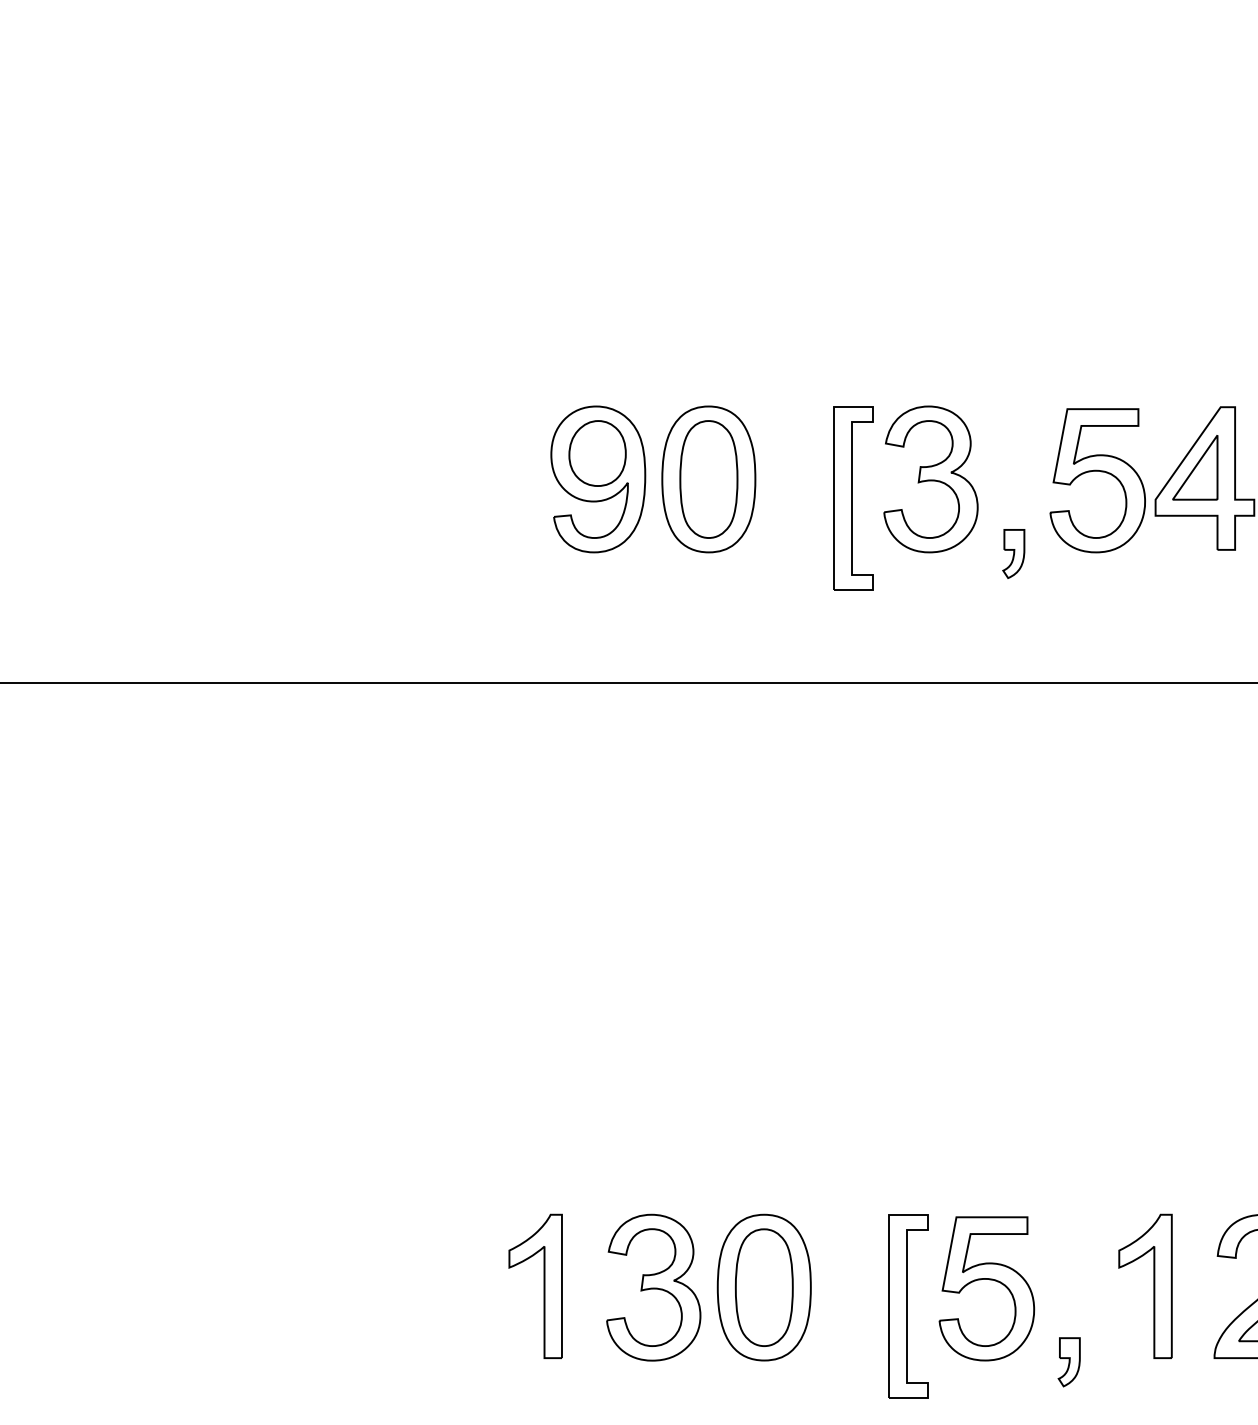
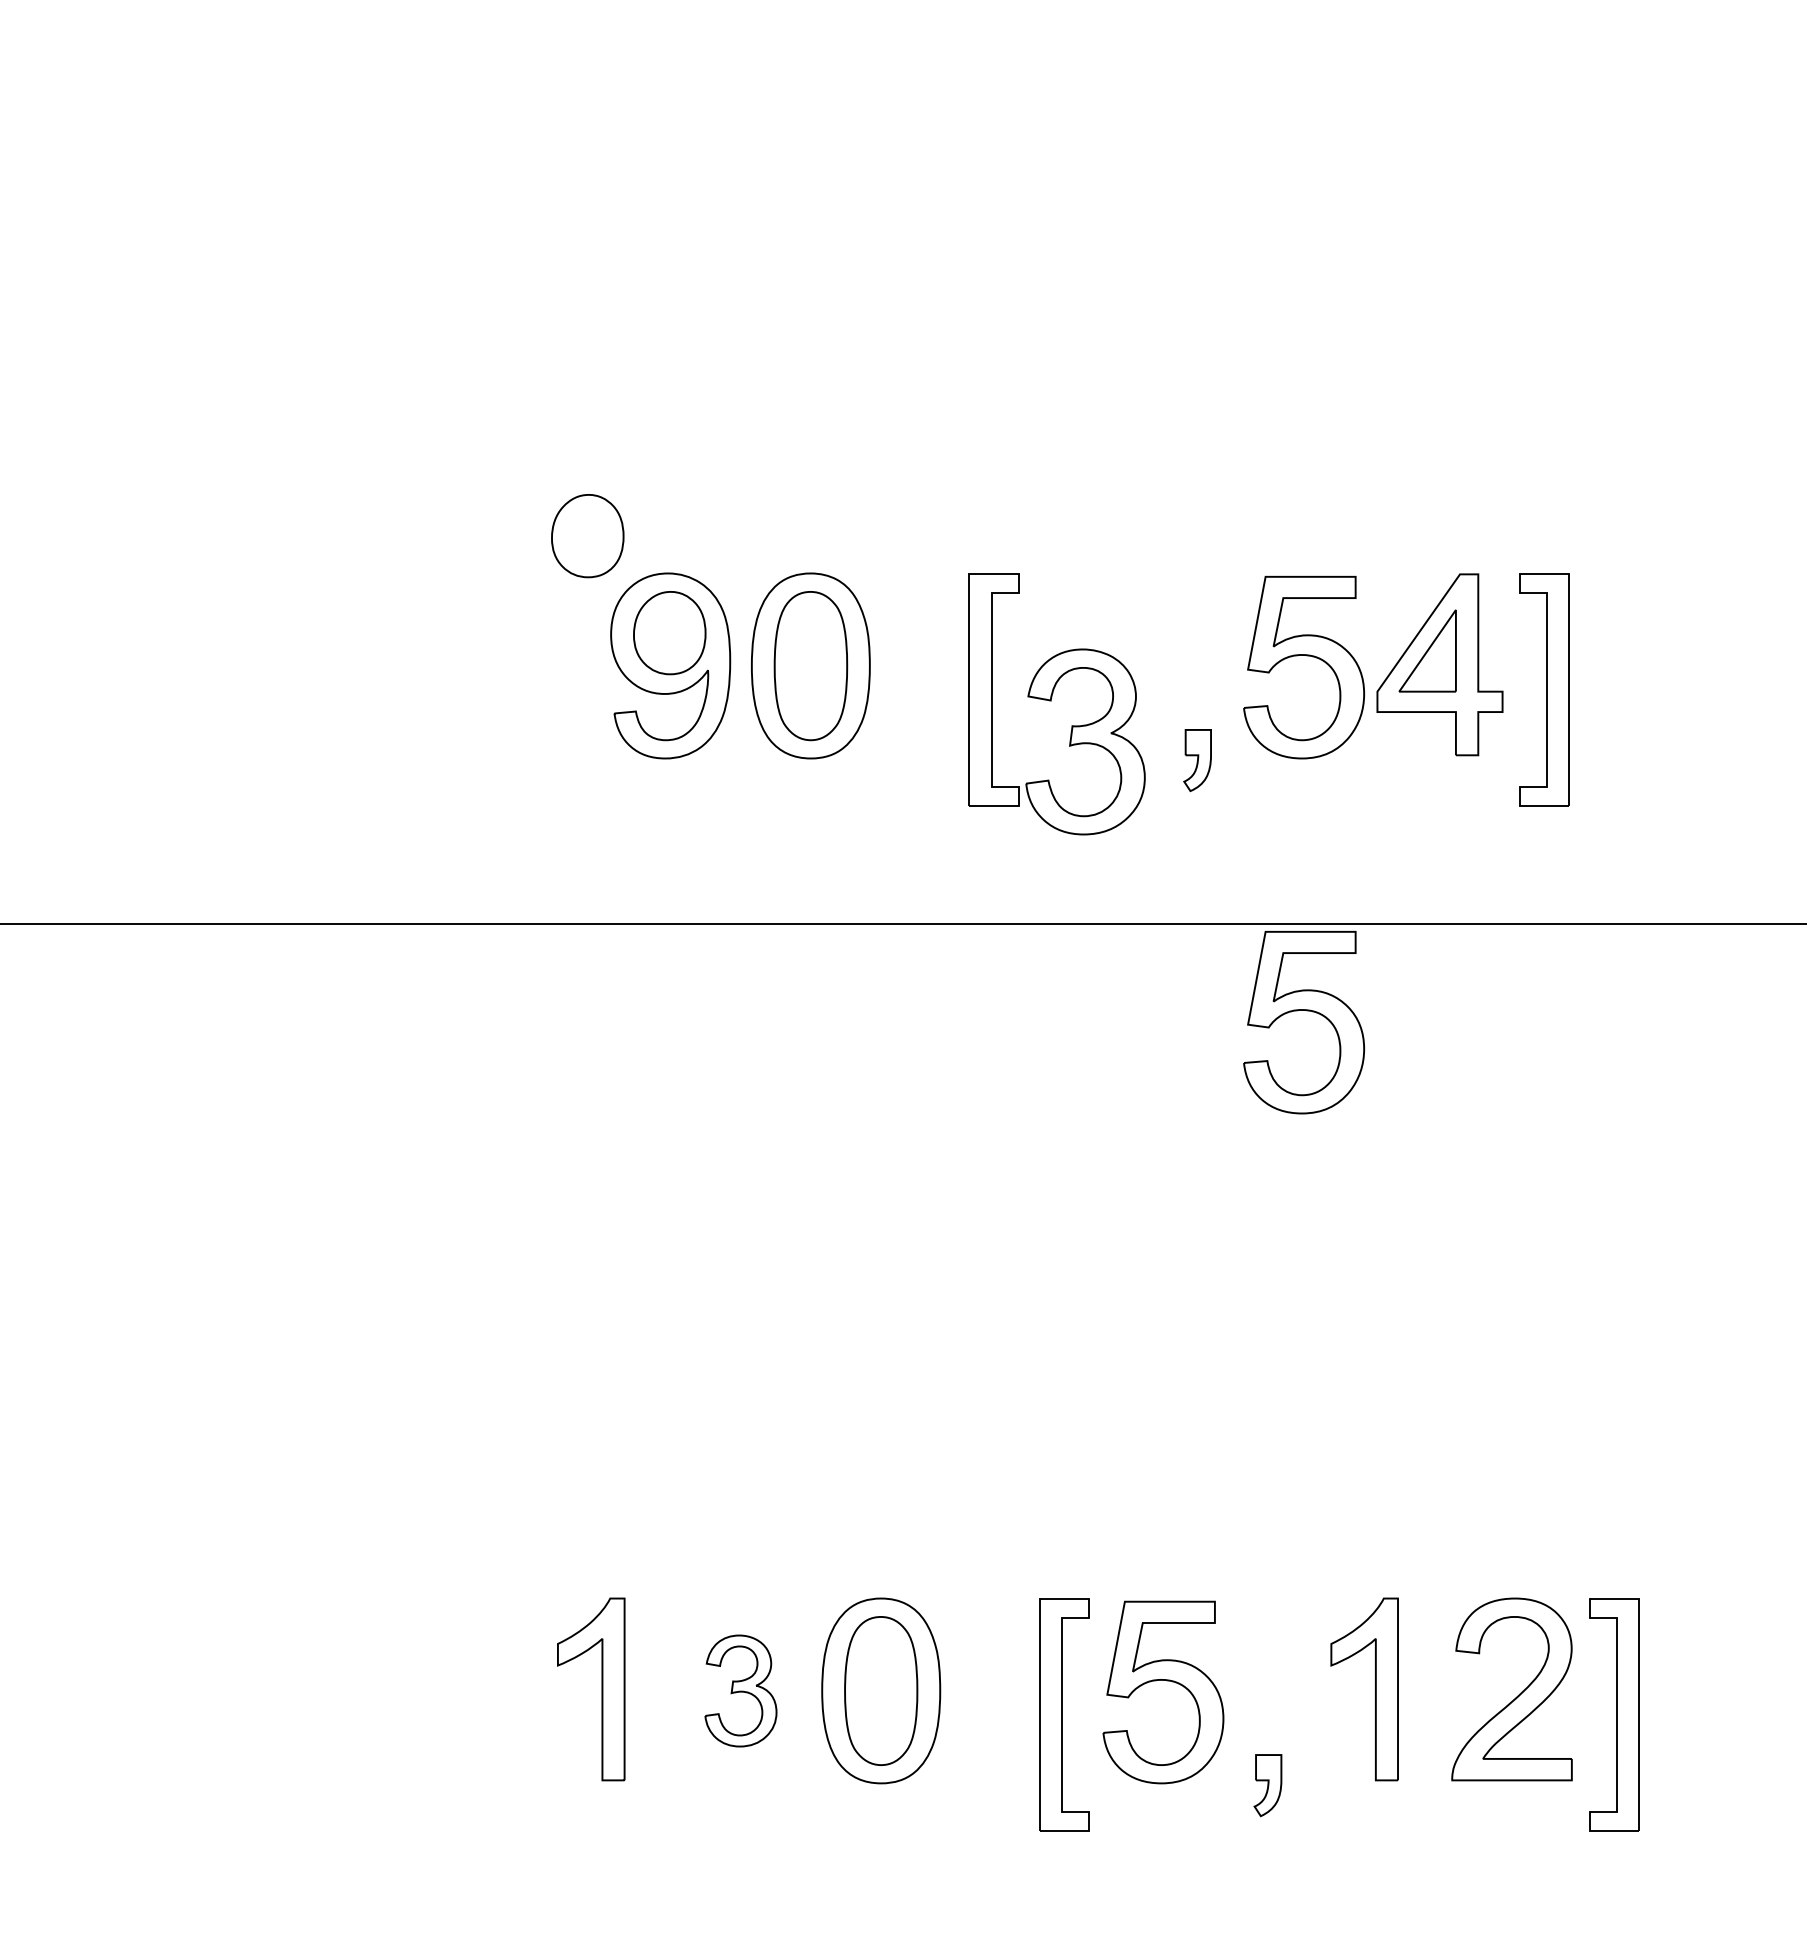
part: (532, 377) -> (587, 536), added
part: (930, 479) -> (1085, 741), moved
part: (1099, 751) -> (1306, 1011), added
part: (653, 1287) -> (740, 1690), size x0.6

